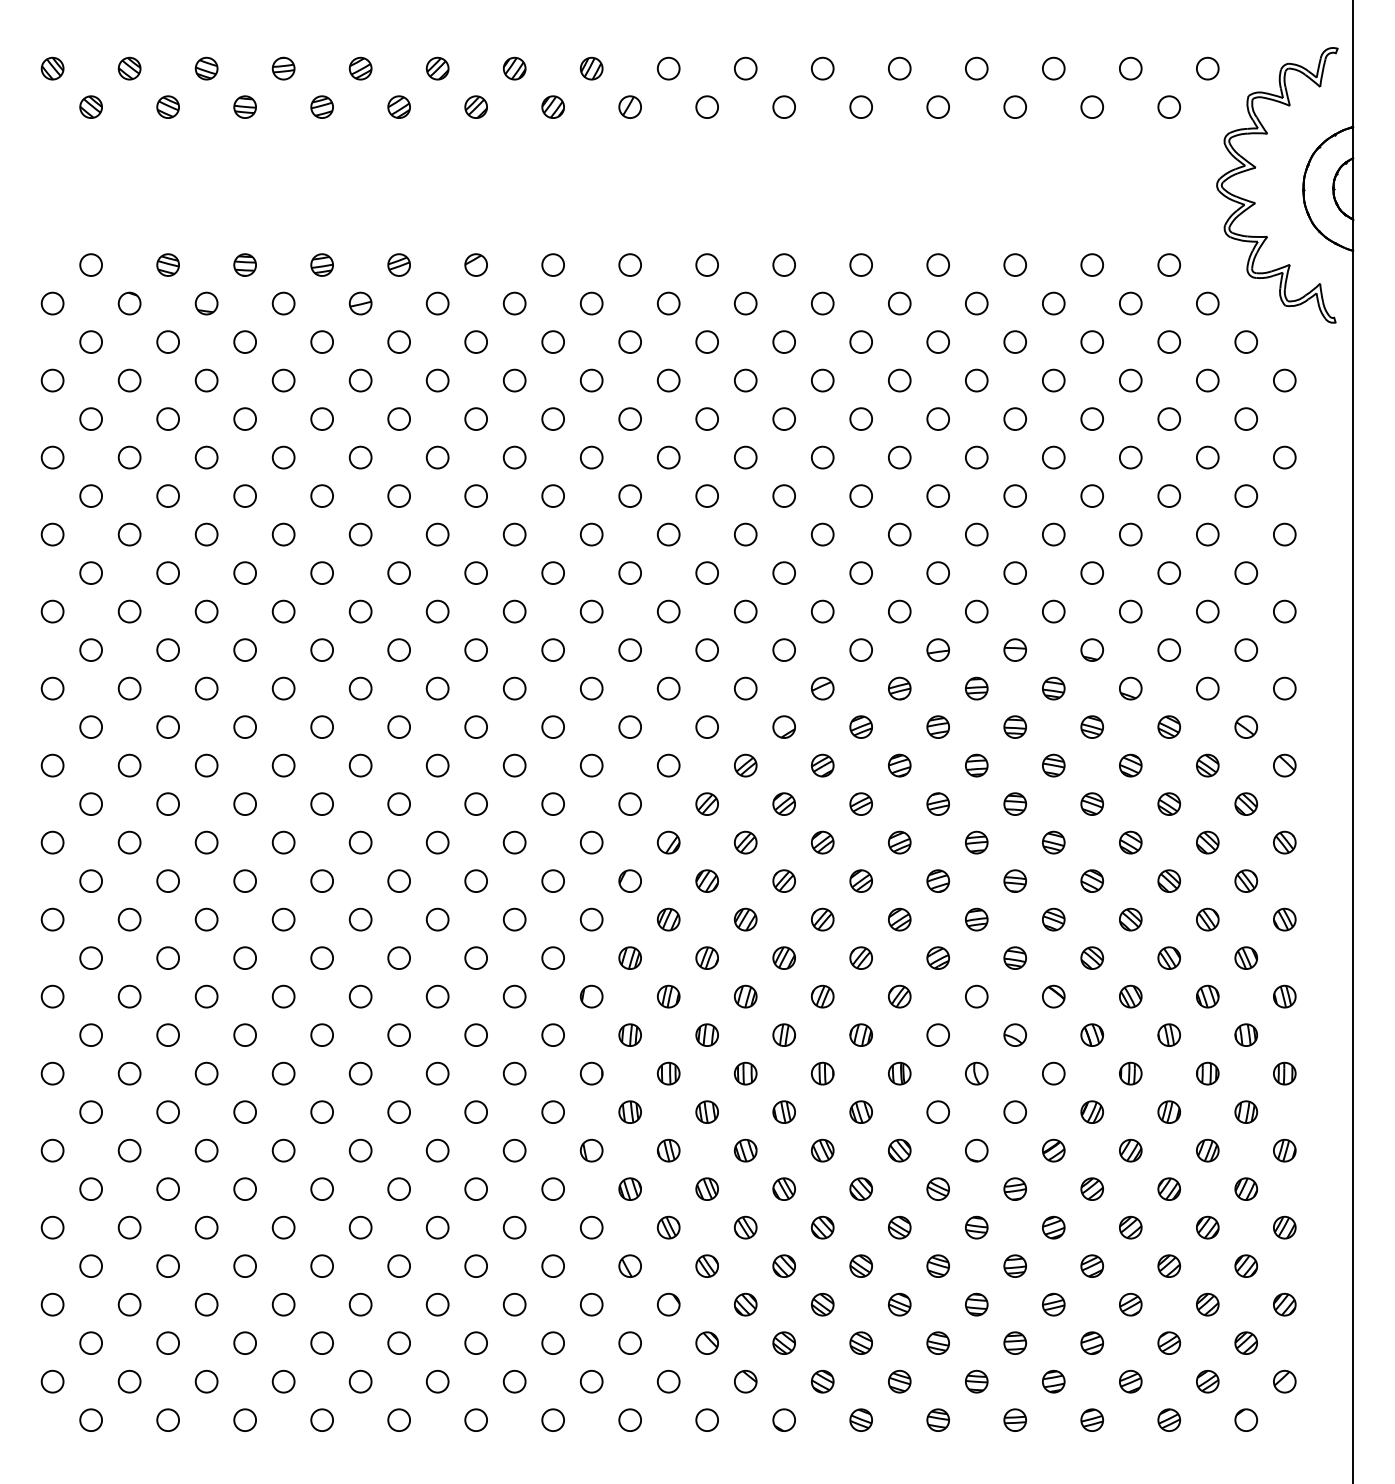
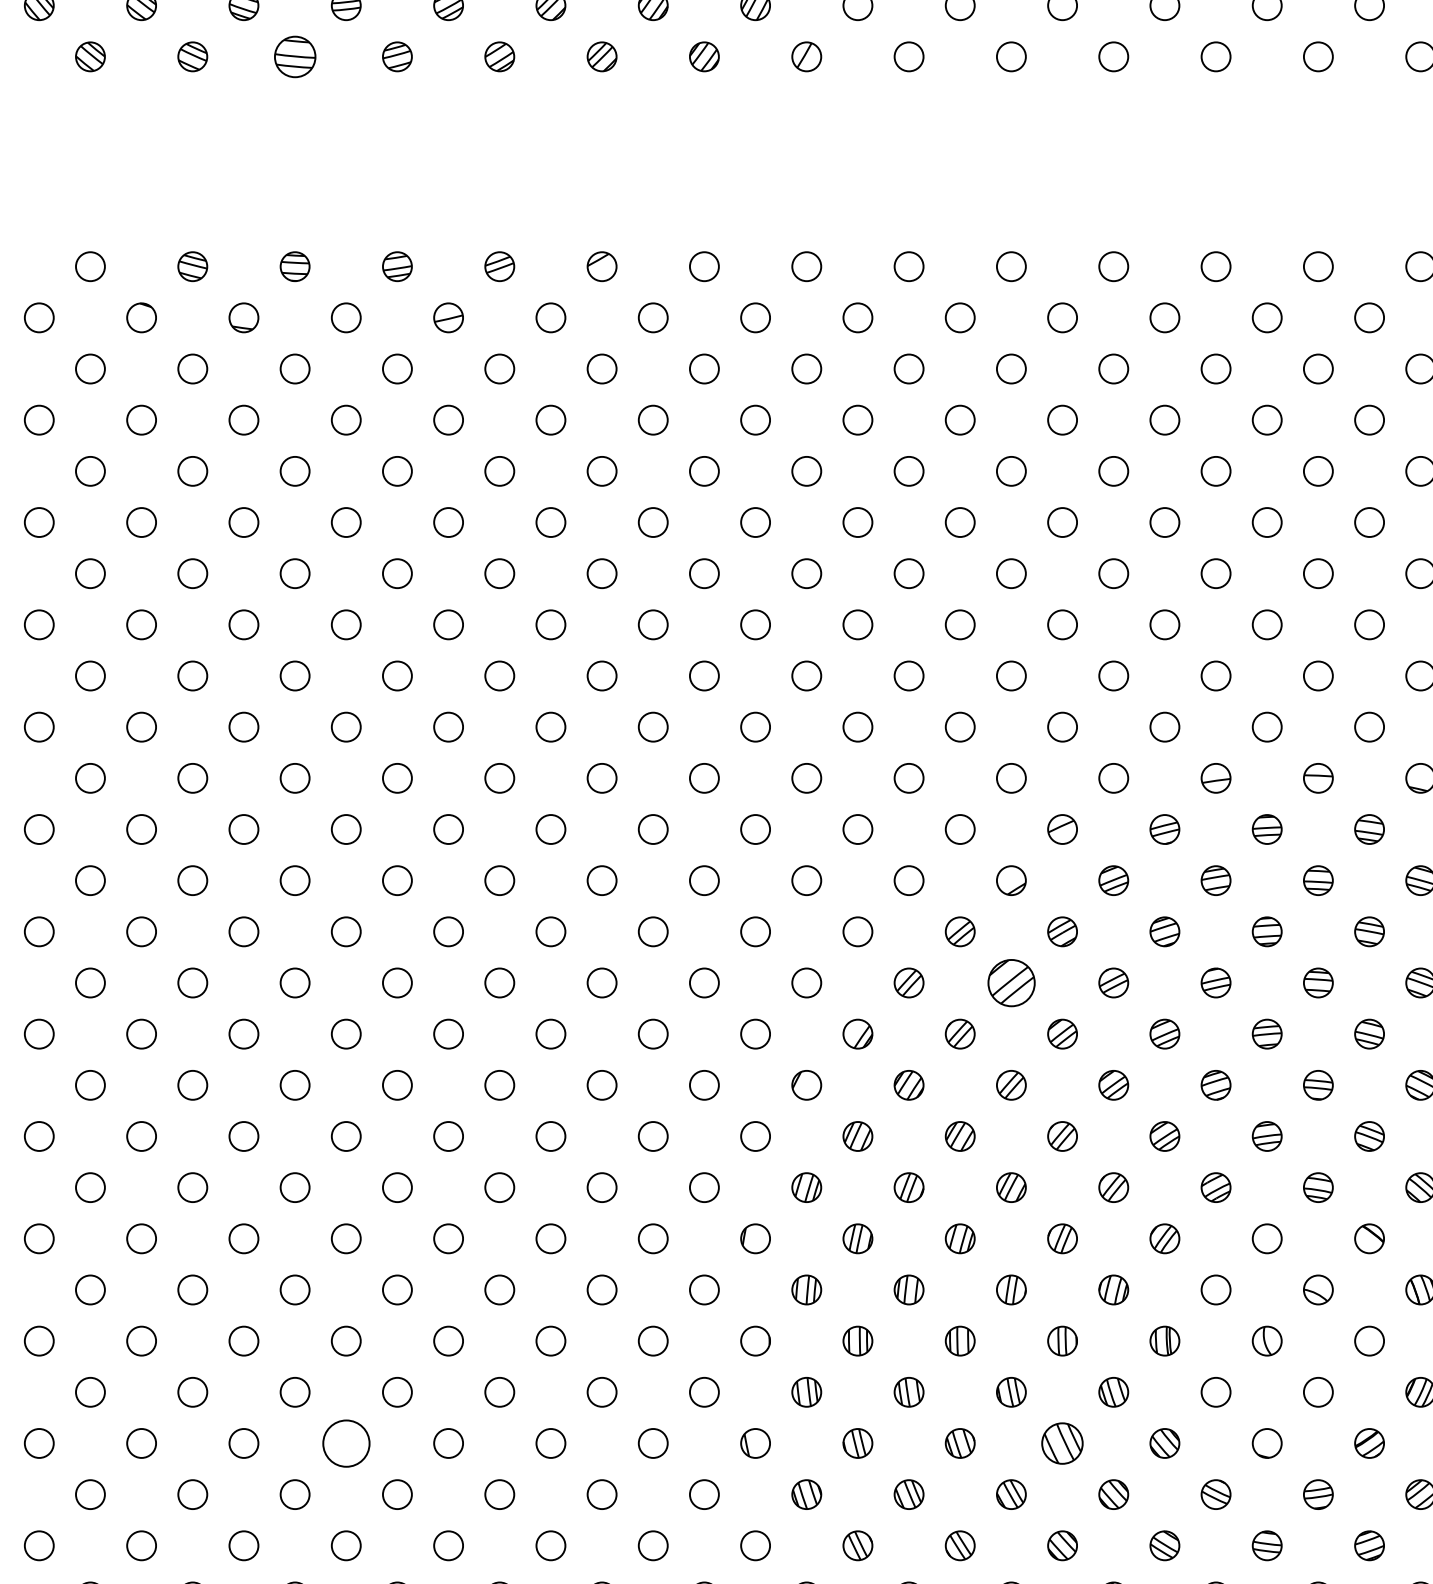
part: (244, 106) -> (294, 55), size x1.4
part: (783, 803) -> (1010, 982), size x1.6
circle: (283, 1150) -> (346, 1443), size x1.6
part: (822, 1150) -> (1062, 1443), size x1.4

